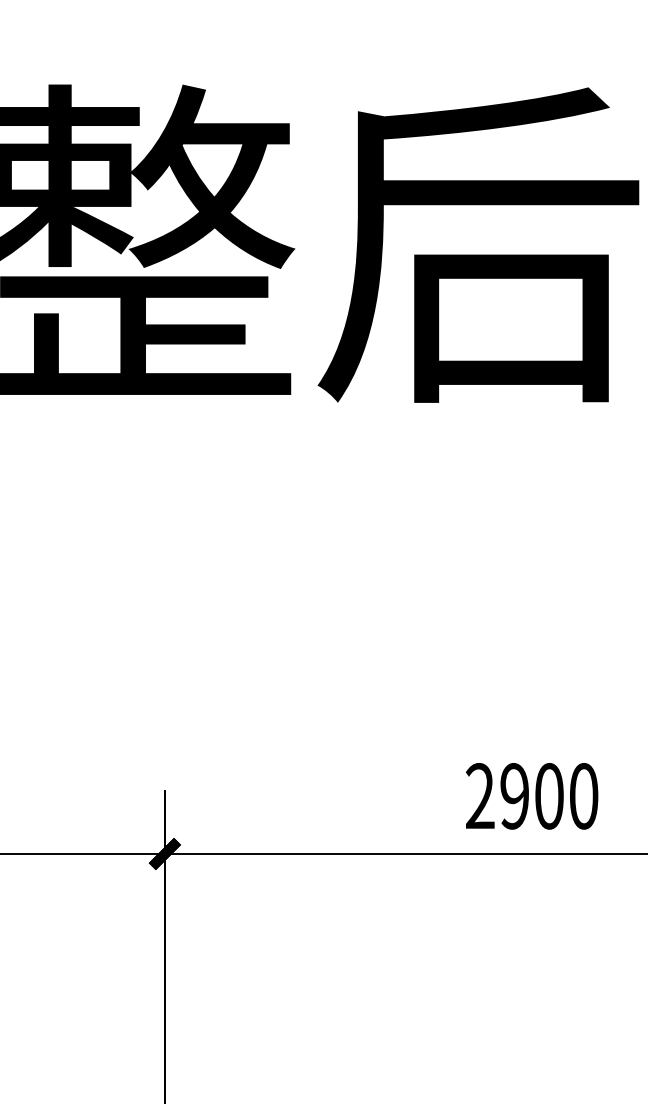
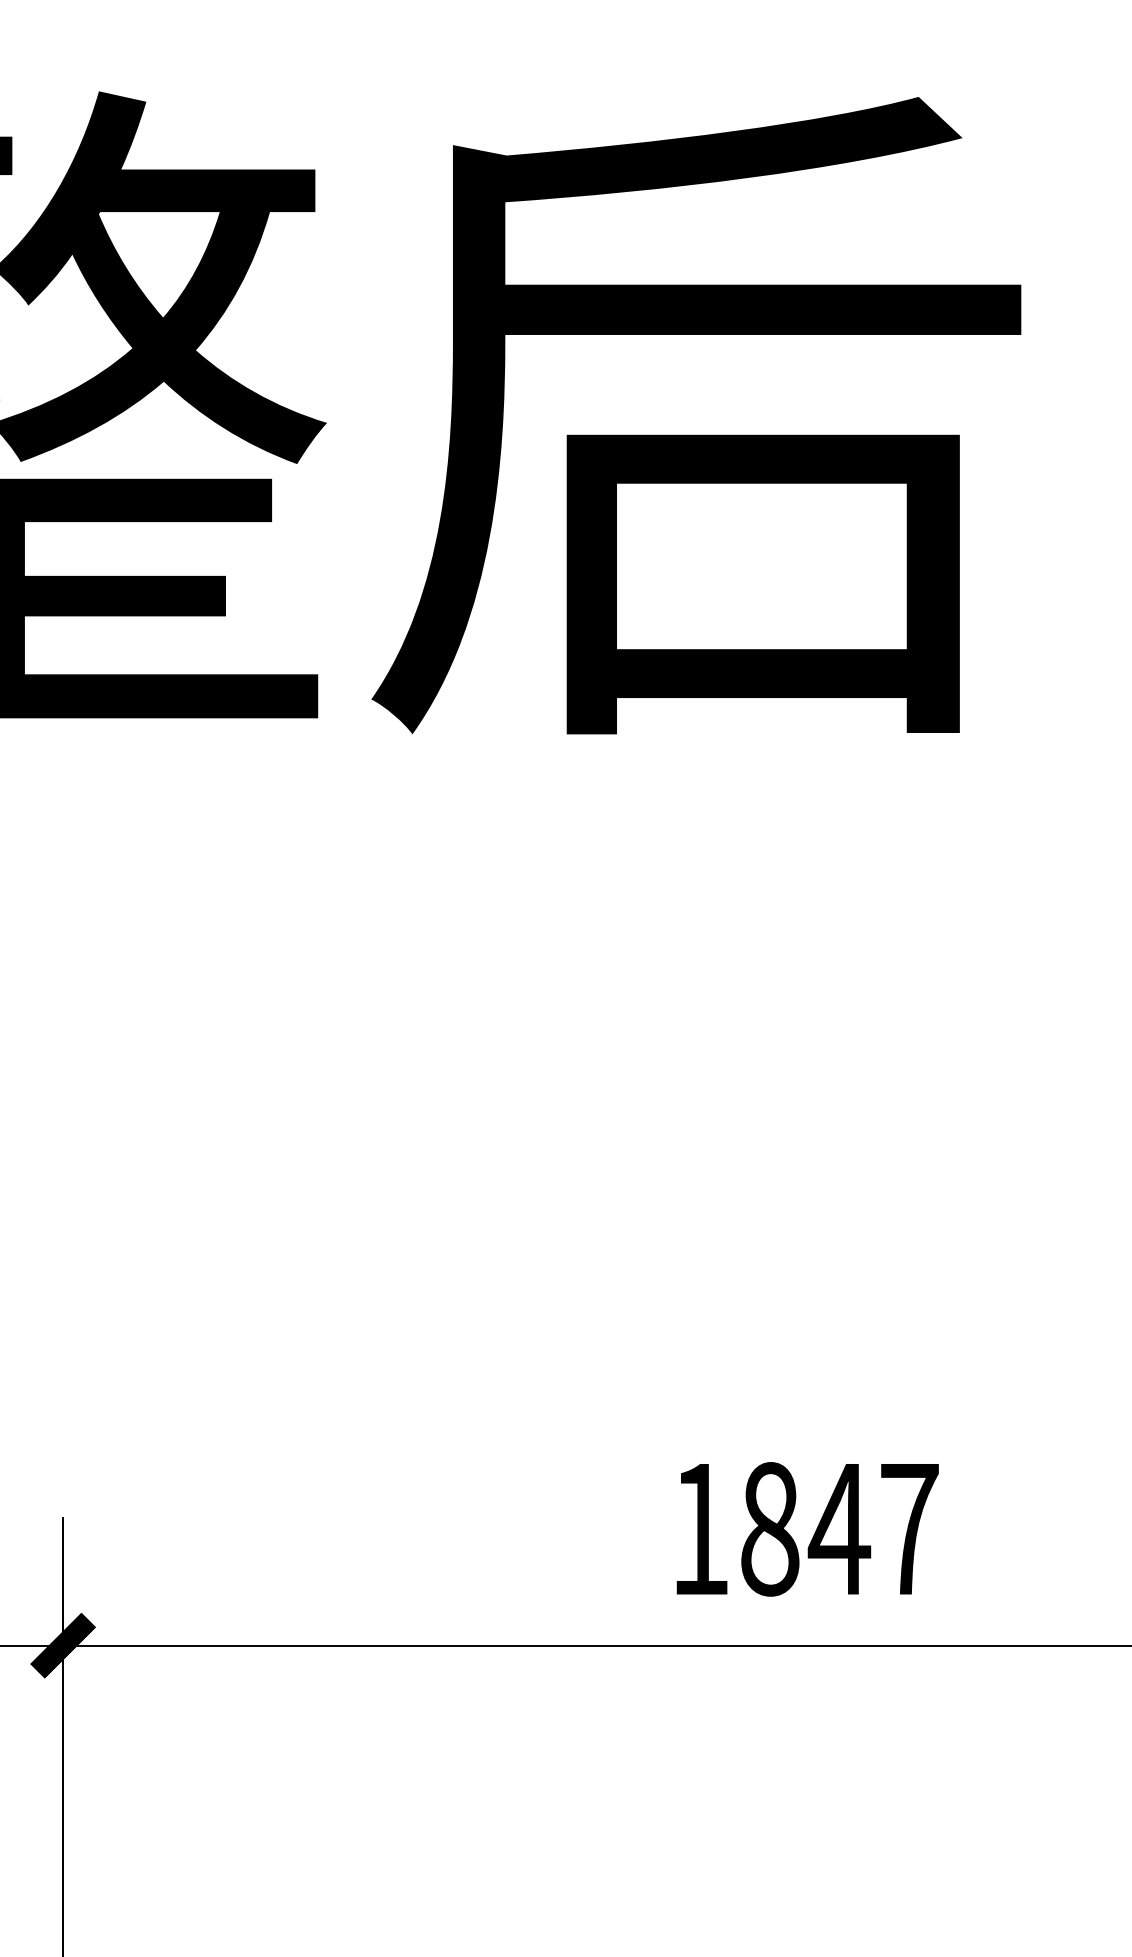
text: (532, 796) -> (805, 1529), 2900 -> 1847

